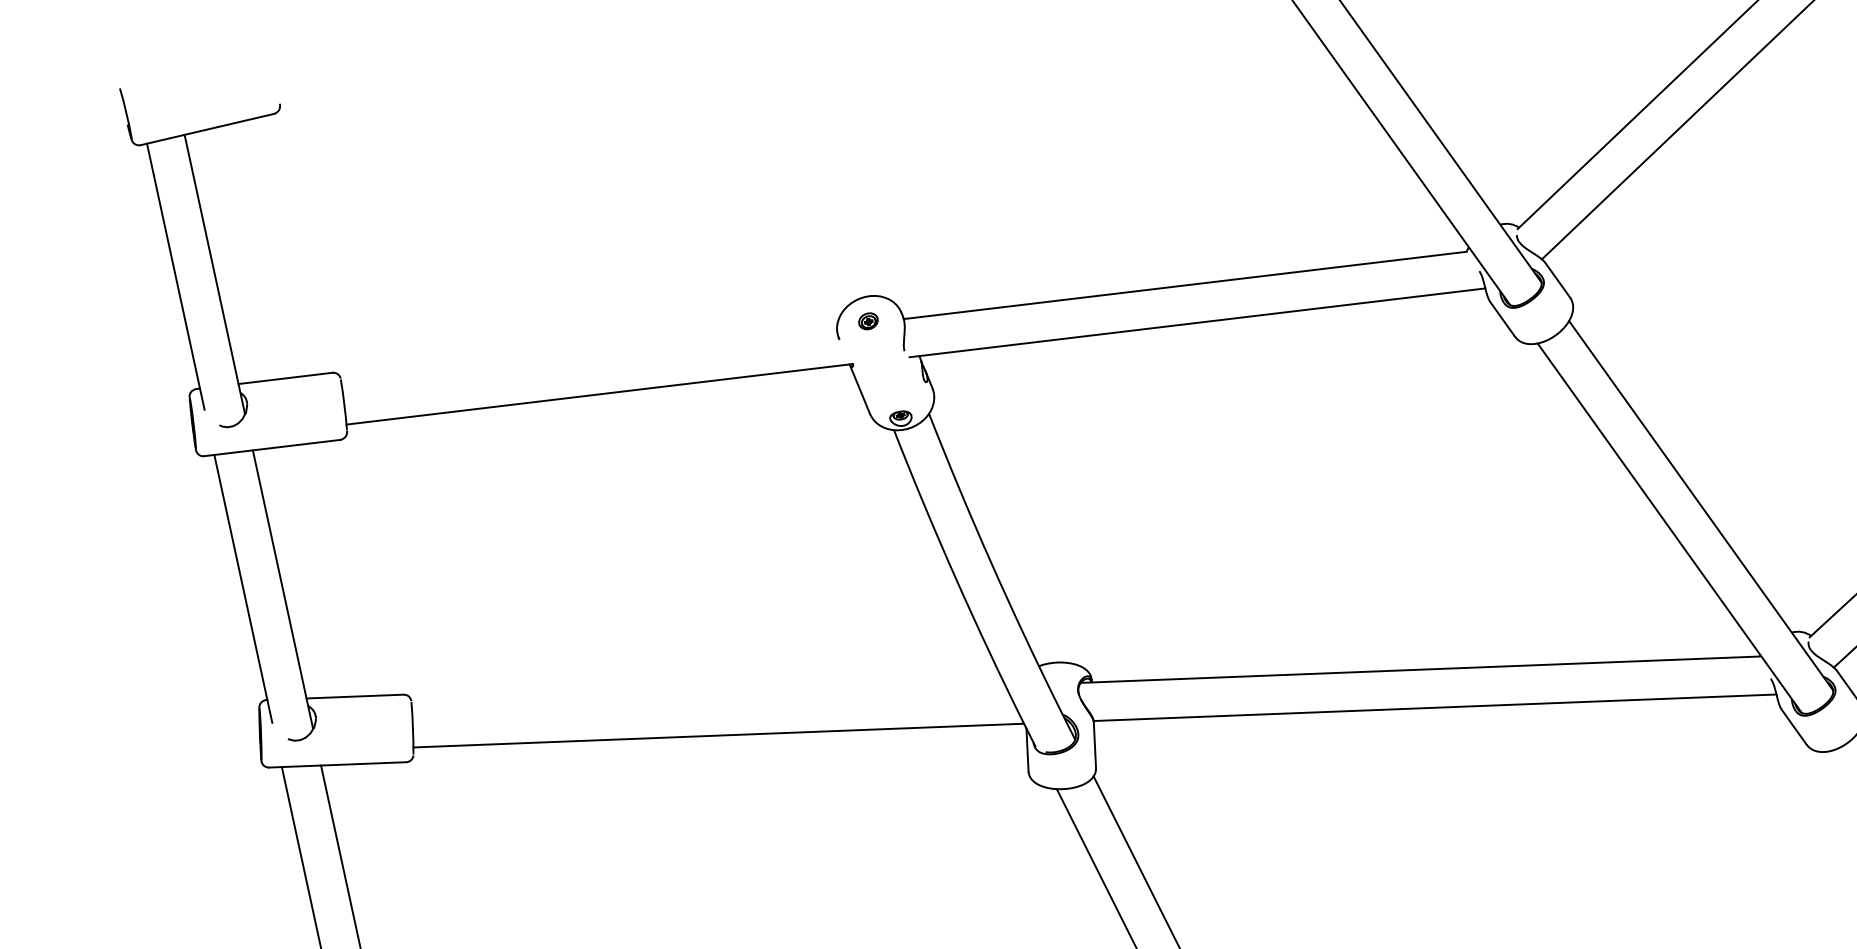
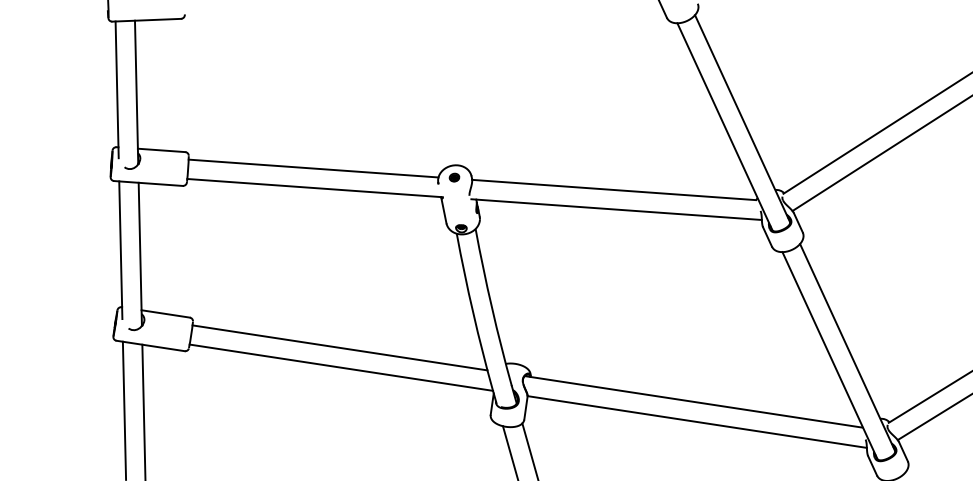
line: (589, 356) -> (313, 168), added
line: (707, 696) -> (339, 347), added

